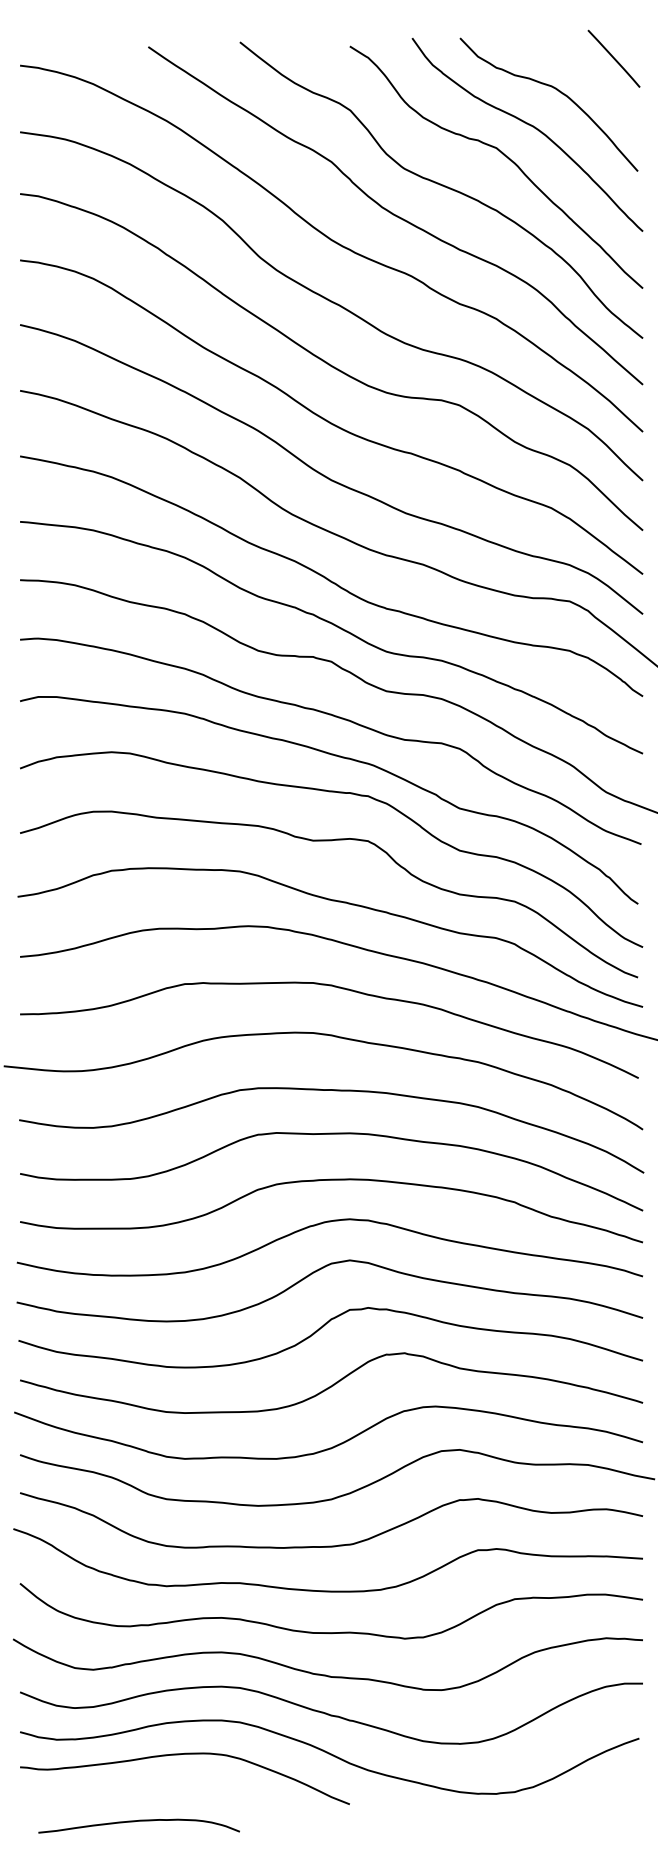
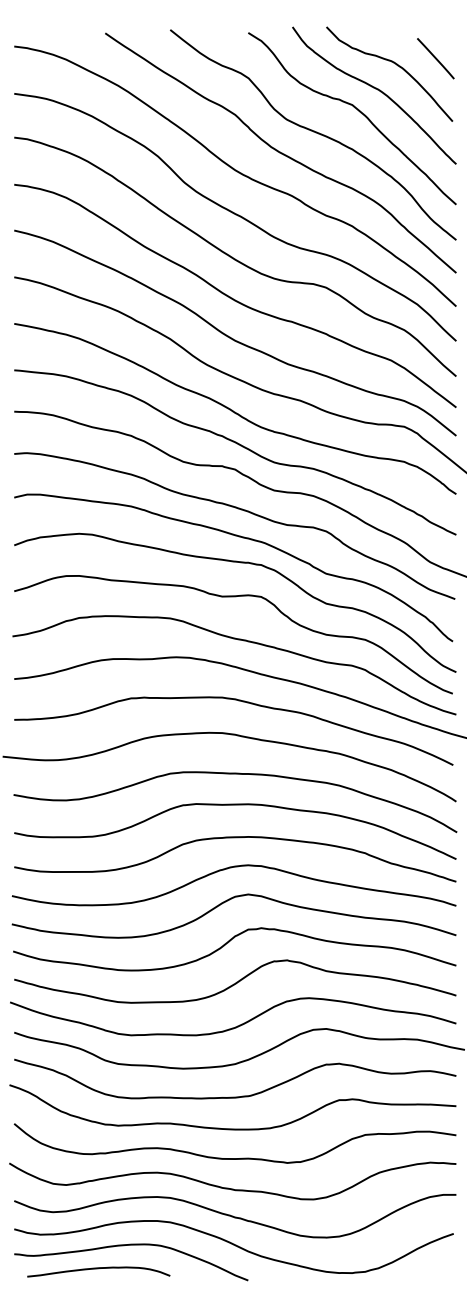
line: (613, 58) -> (435, 58), moved
curve: (138, 1822) -> (98, 1269), moved

